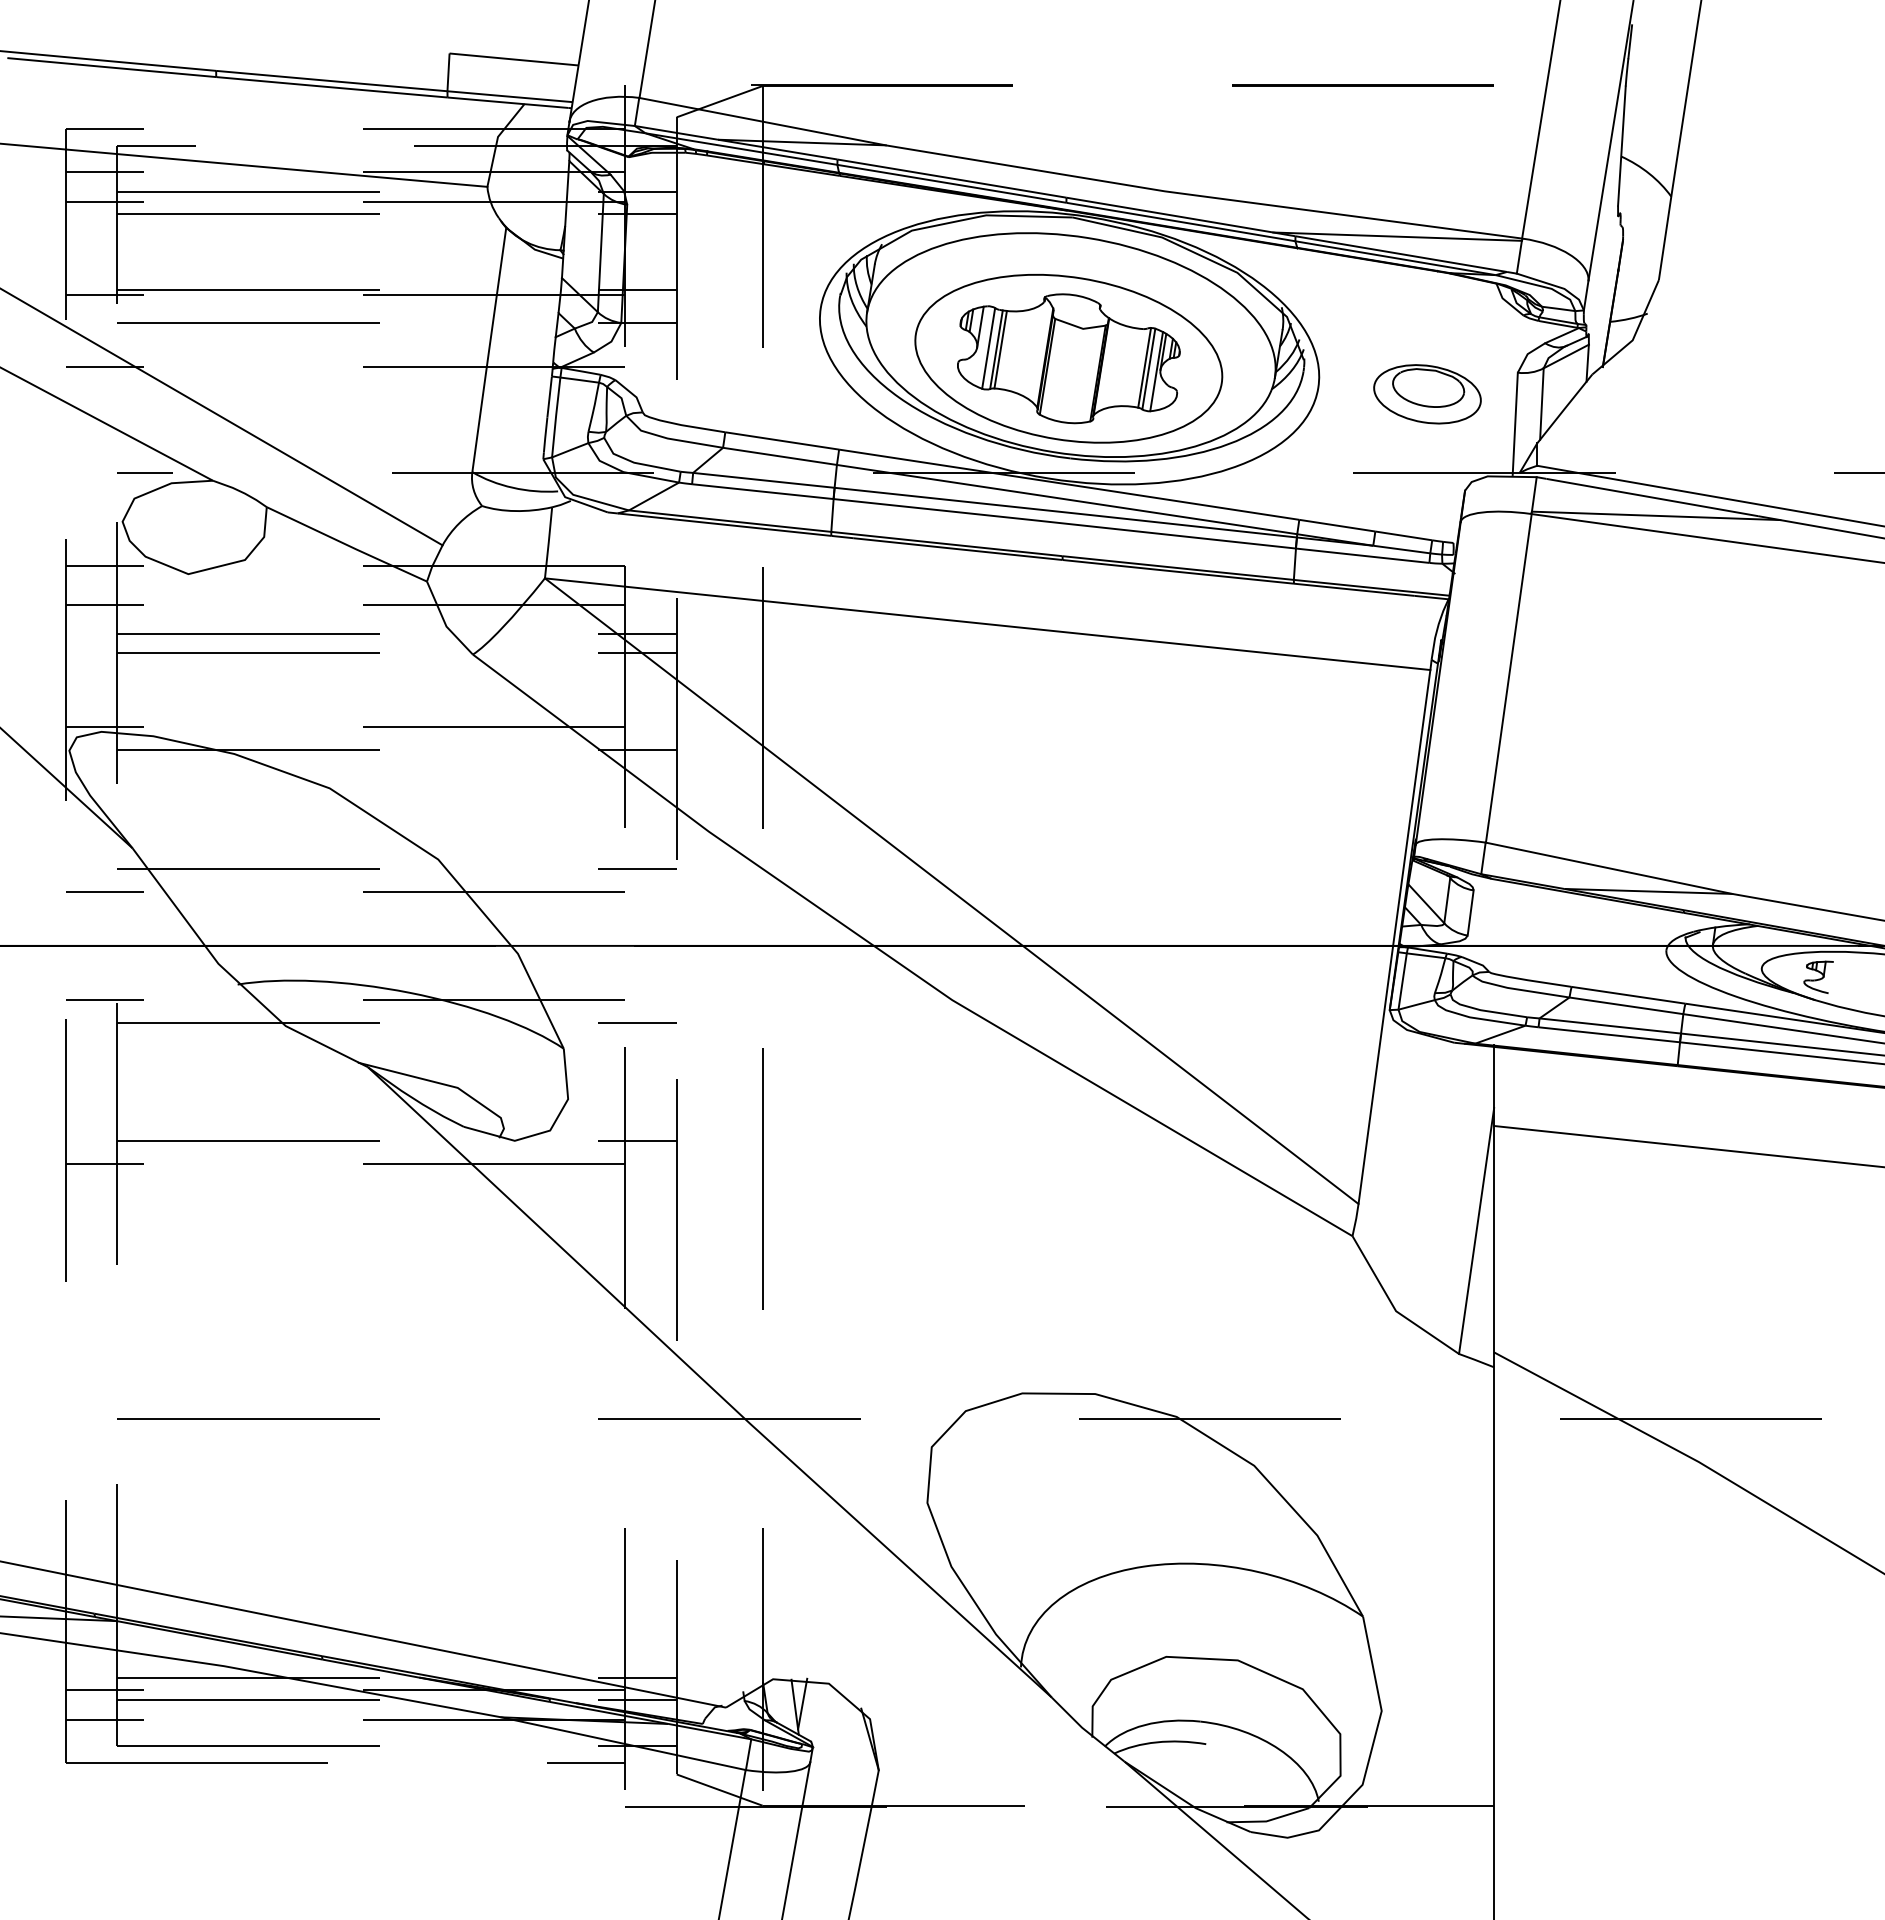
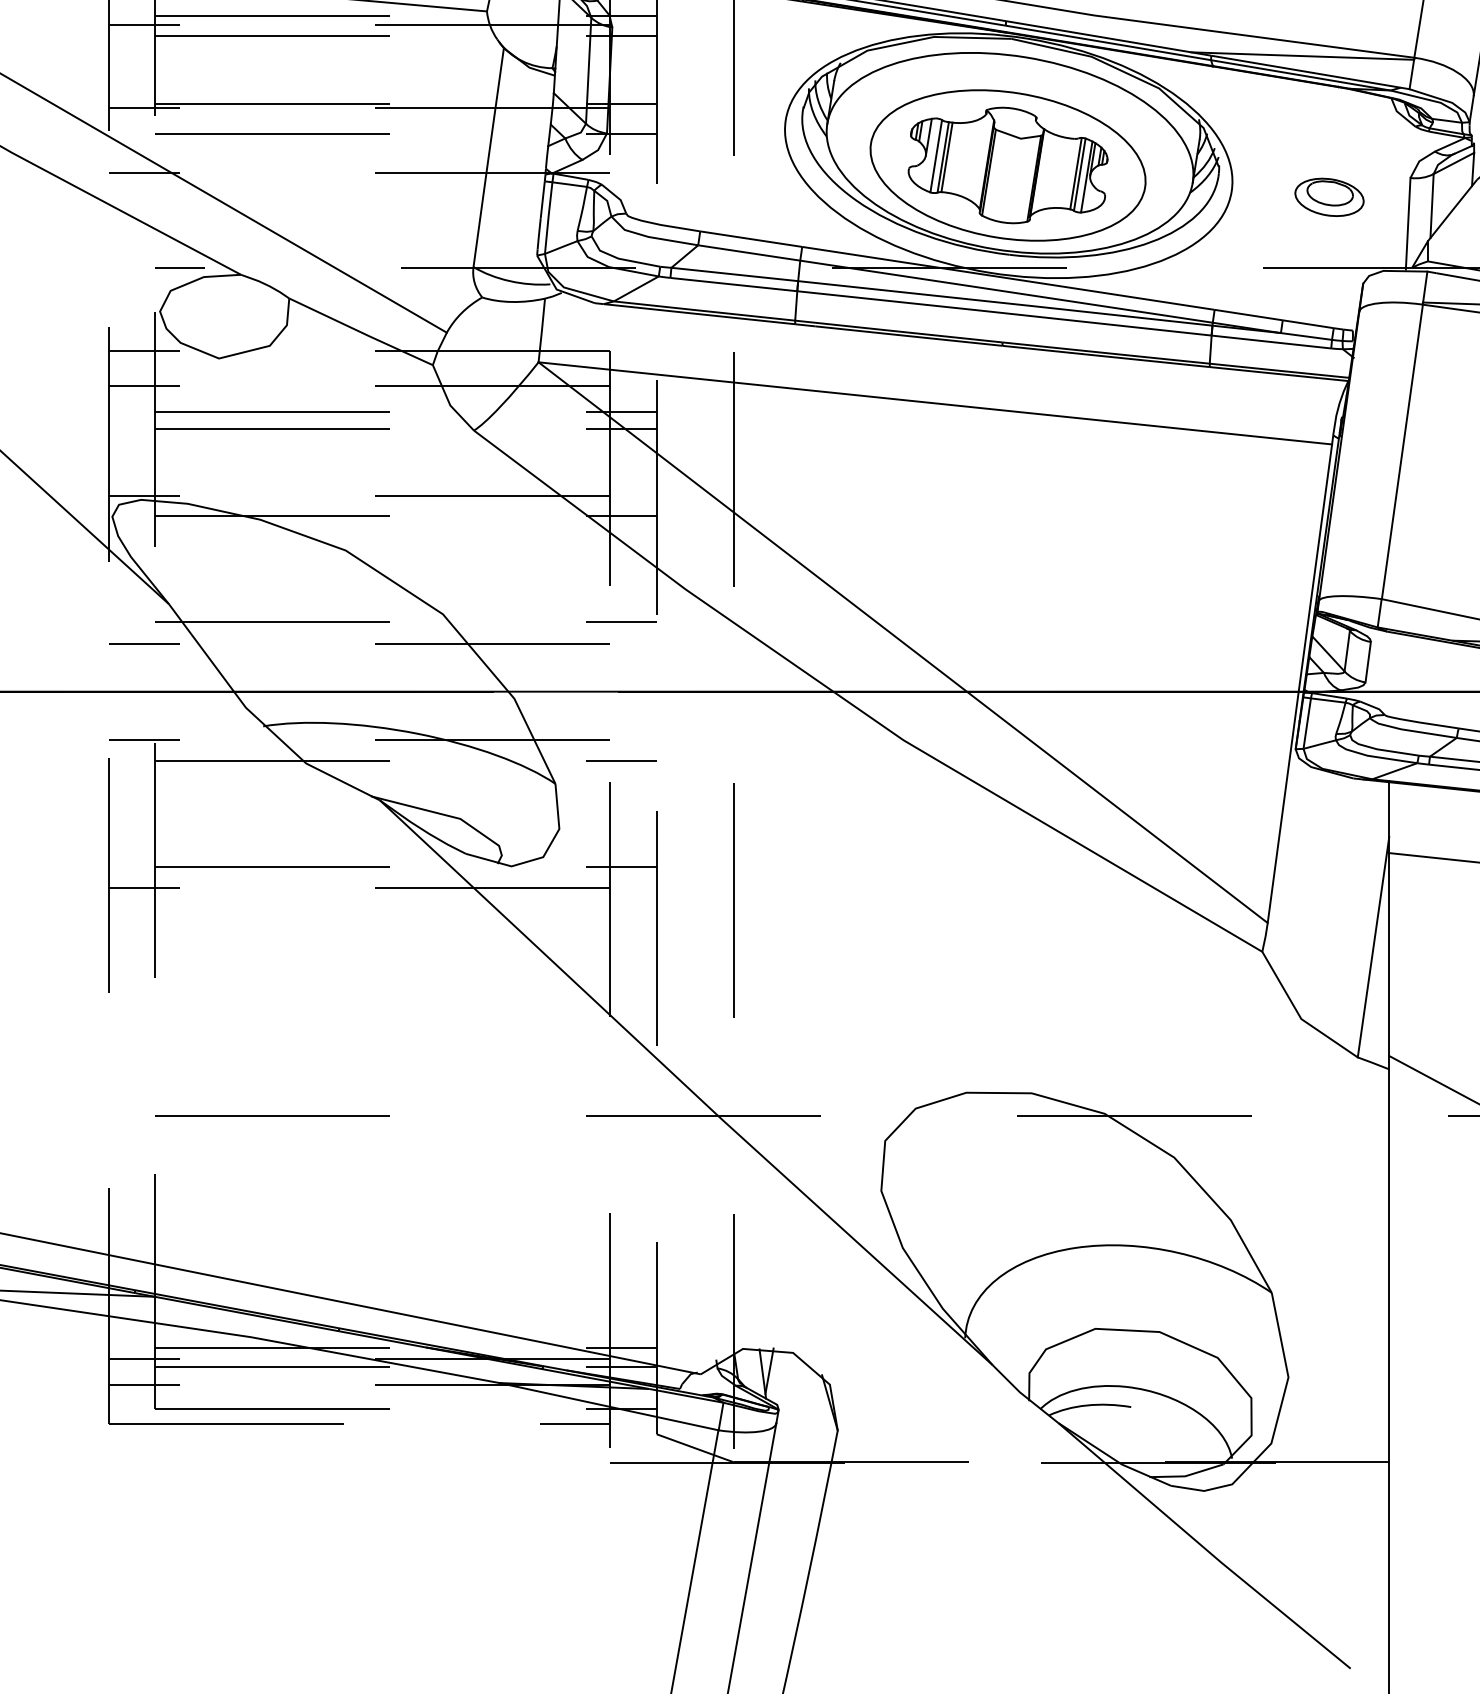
part: (1427, 394) -> (1329, 197), size x0.71

